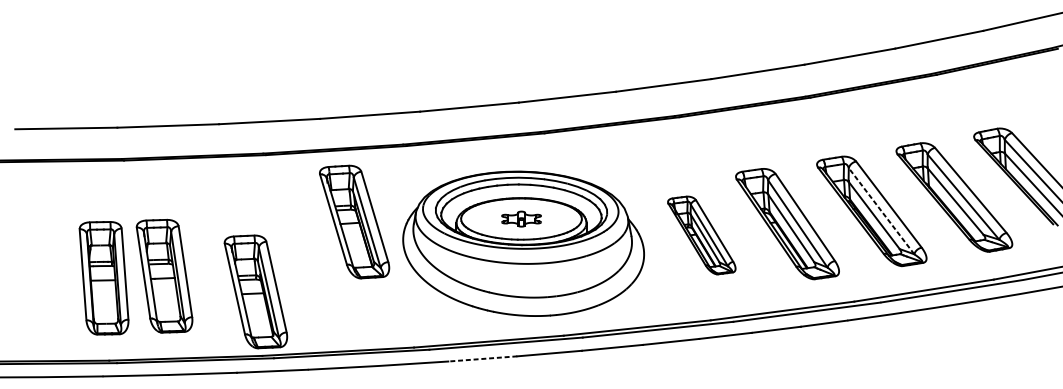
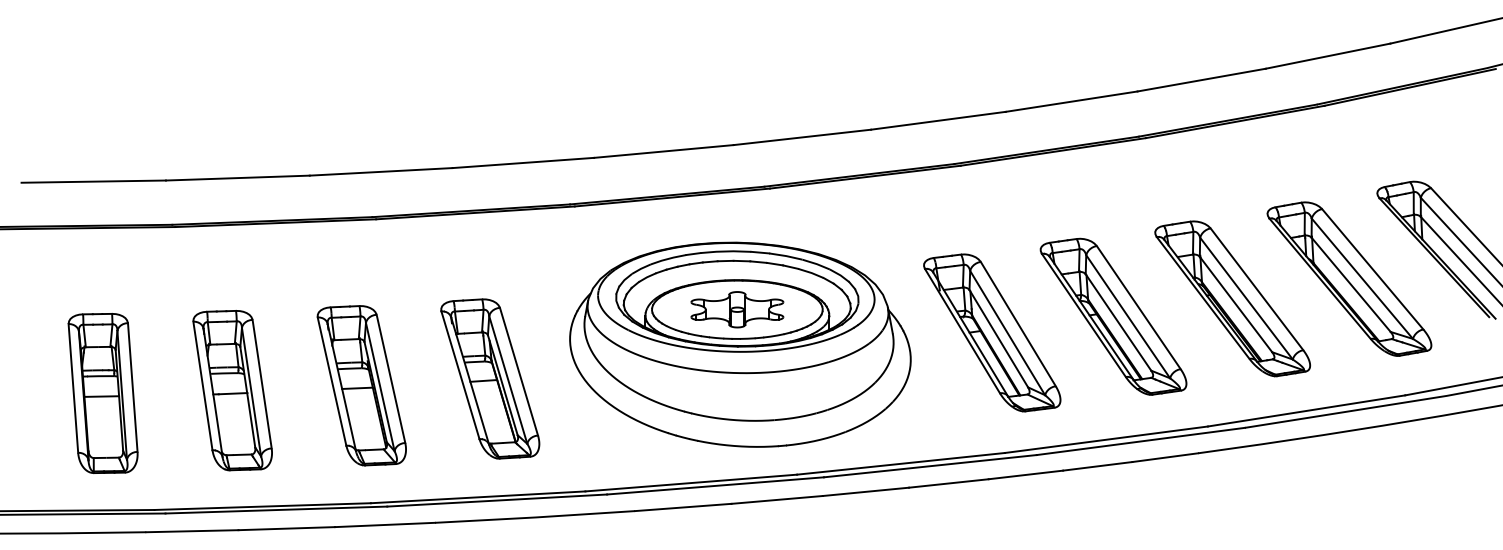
line: (881, 211) -> (1246, 298), dashed -> solid
part: (521, 218) -> (737, 309), size x1.67
part: (354, 221) -> (490, 378), moved
part: (701, 235) -> (992, 332), size x1.43
part: (103, 278) -> (102, 393), moved
part: (255, 291) -> (361, 385), moved
line: (482, 358) -> (682, 507), dashed -> solid

